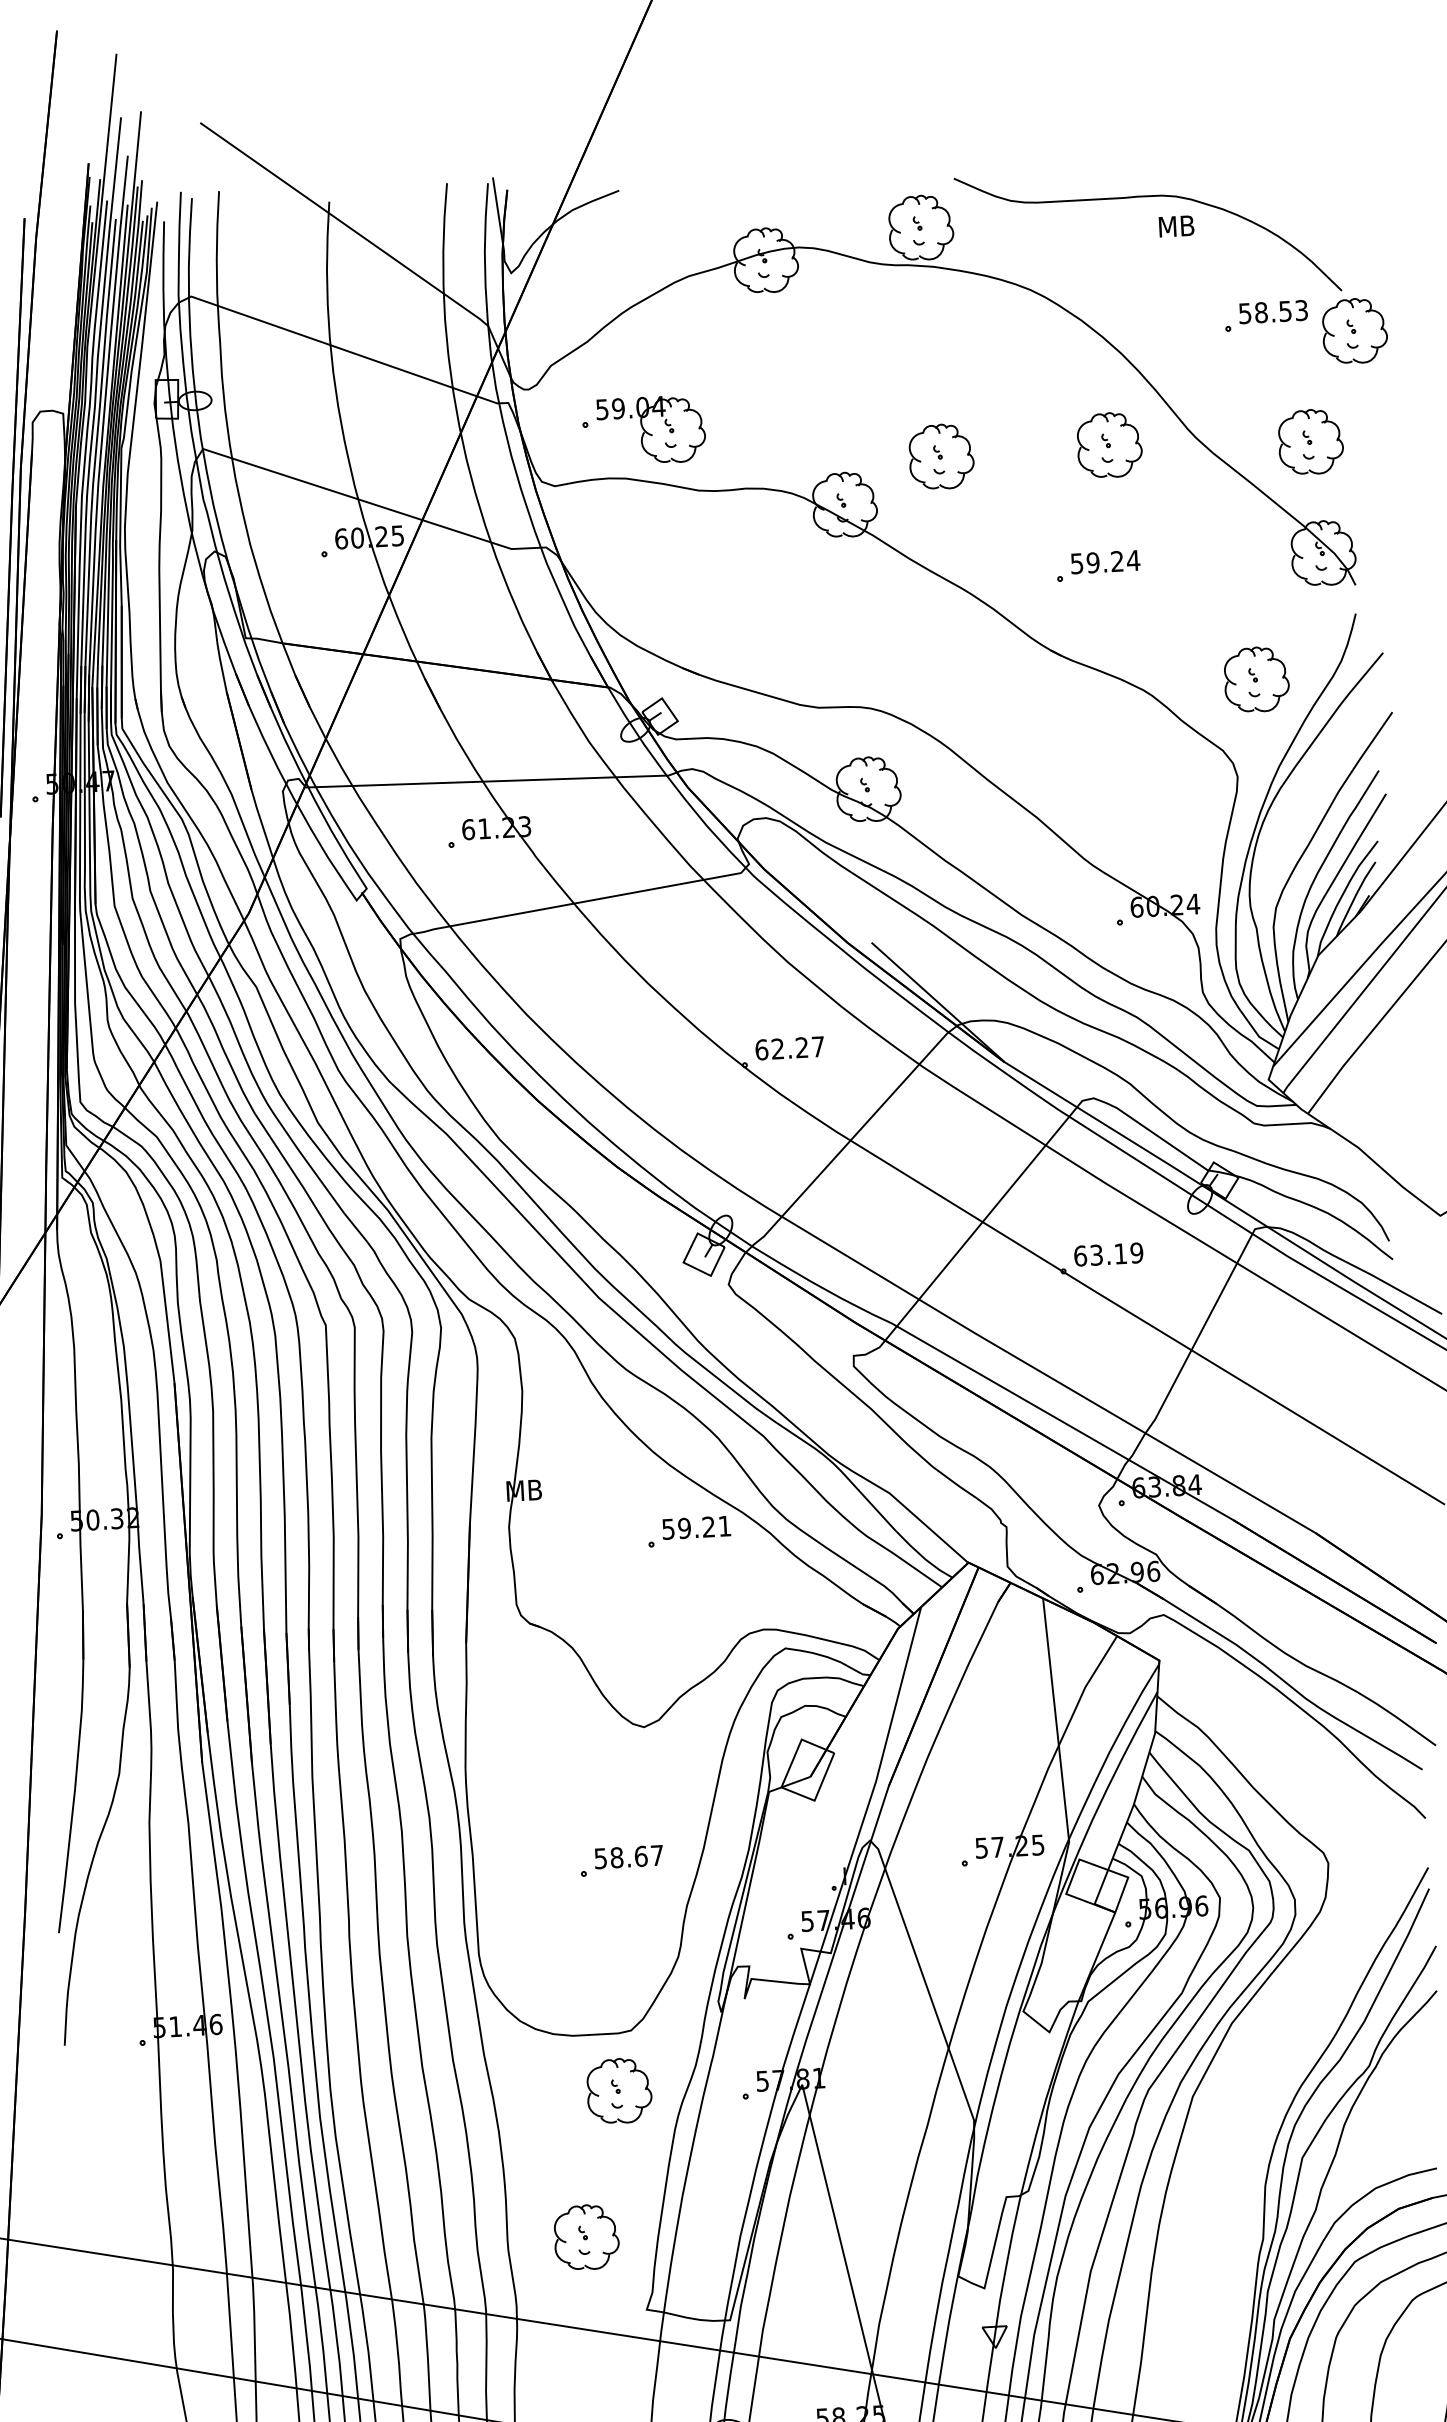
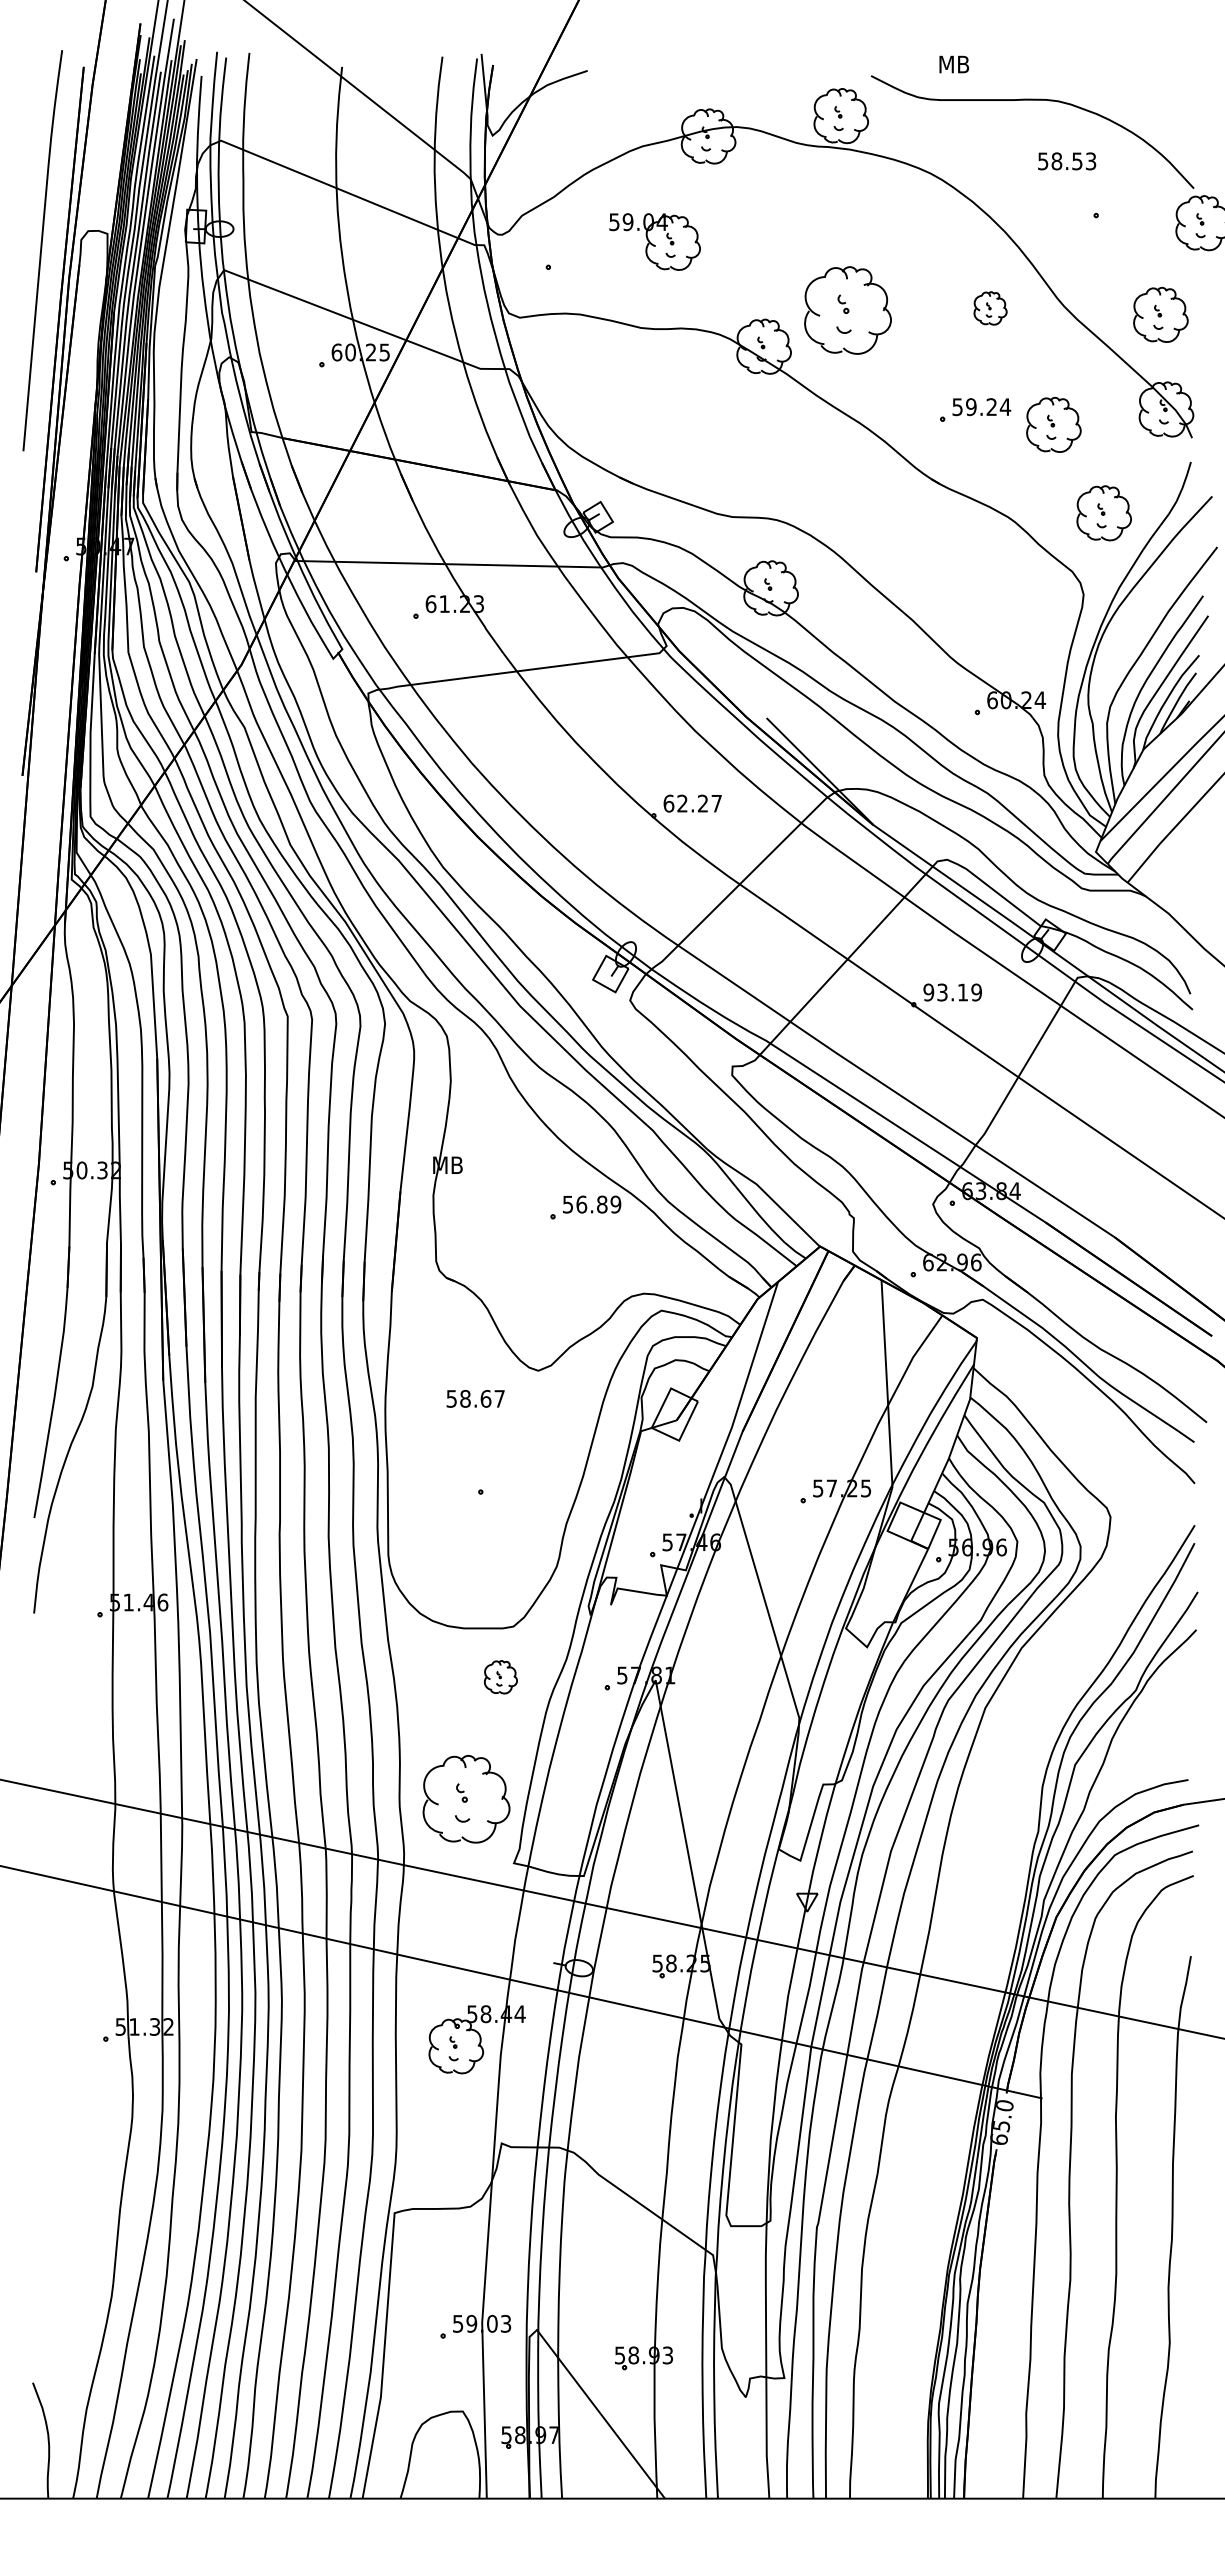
text: (1176, 226) -> (954, 64), moved
text: (1273, 312) -> (1067, 161), moved
part: (650, 429) -> (654, 241), moved
part: (1109, 445) -> (990, 308), size x0.6
part: (940, 456) -> (847, 310), size x1.6
part: (1191, 578) -> (1053, 424), added
text: (1080, 1256) -> (928, 992), 63.19 -> 93.19
text: (704, 1527) -> (598, 1204), 59.21 -> 56.89
text: (628, 1856) -> (475, 1398), moved
part: (618, 2091) -> (500, 1677), size x0.6
part: (586, 2237) -> (466, 1799), size x1.6

